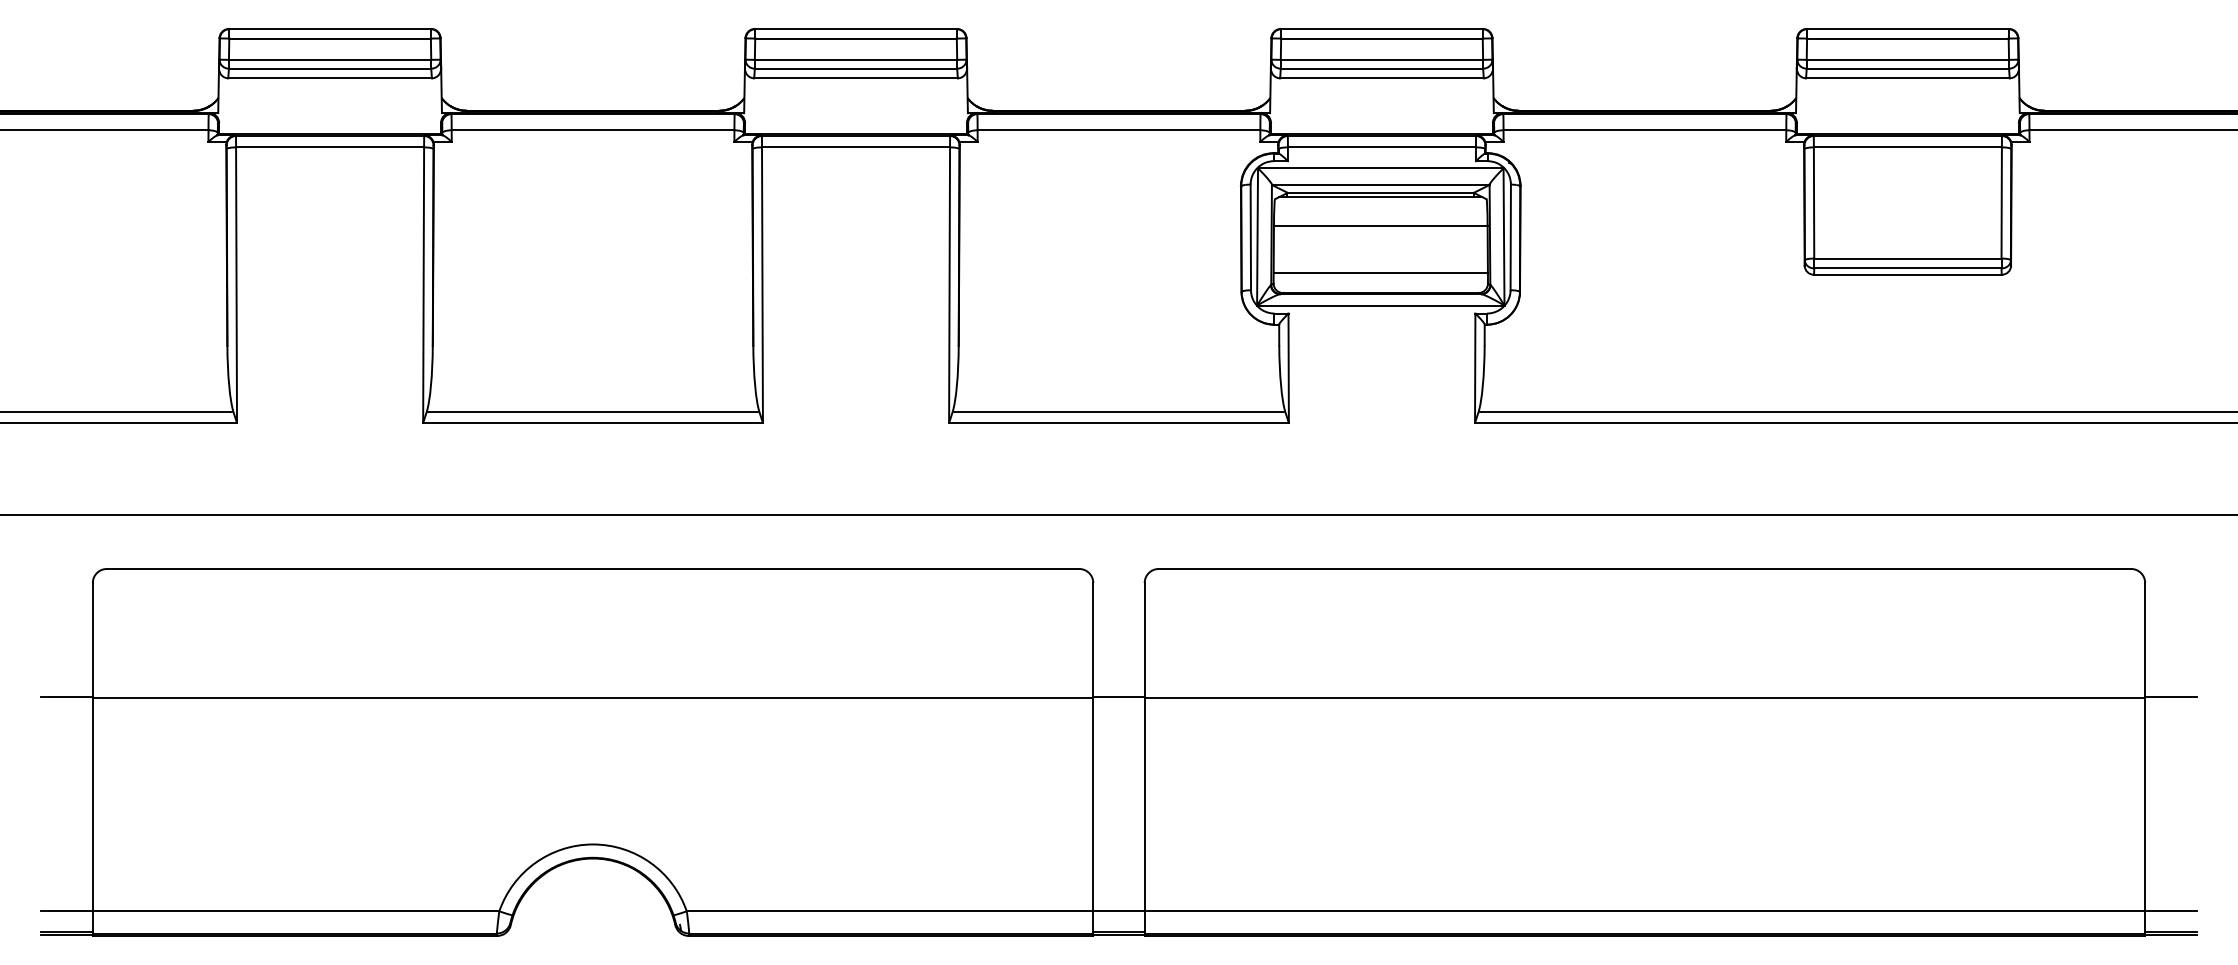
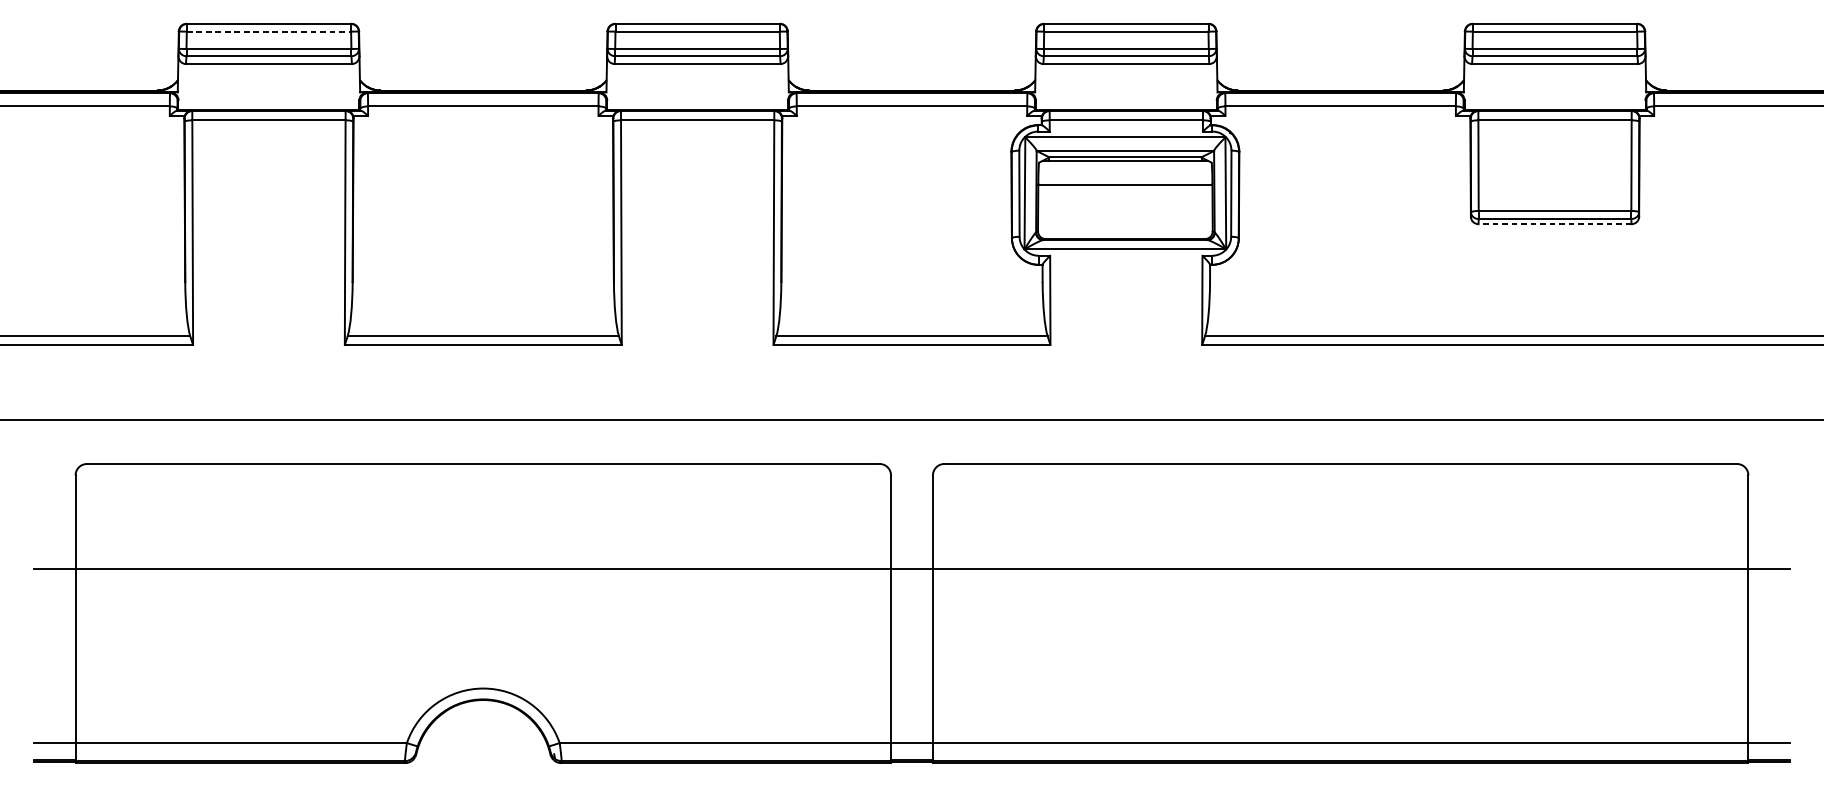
line: (330, 38) -> (269, 31), solid -> dashed
line: (1380, 272) -> (1125, 222), removed
line: (1907, 274) -> (1554, 223), solid -> dashed

